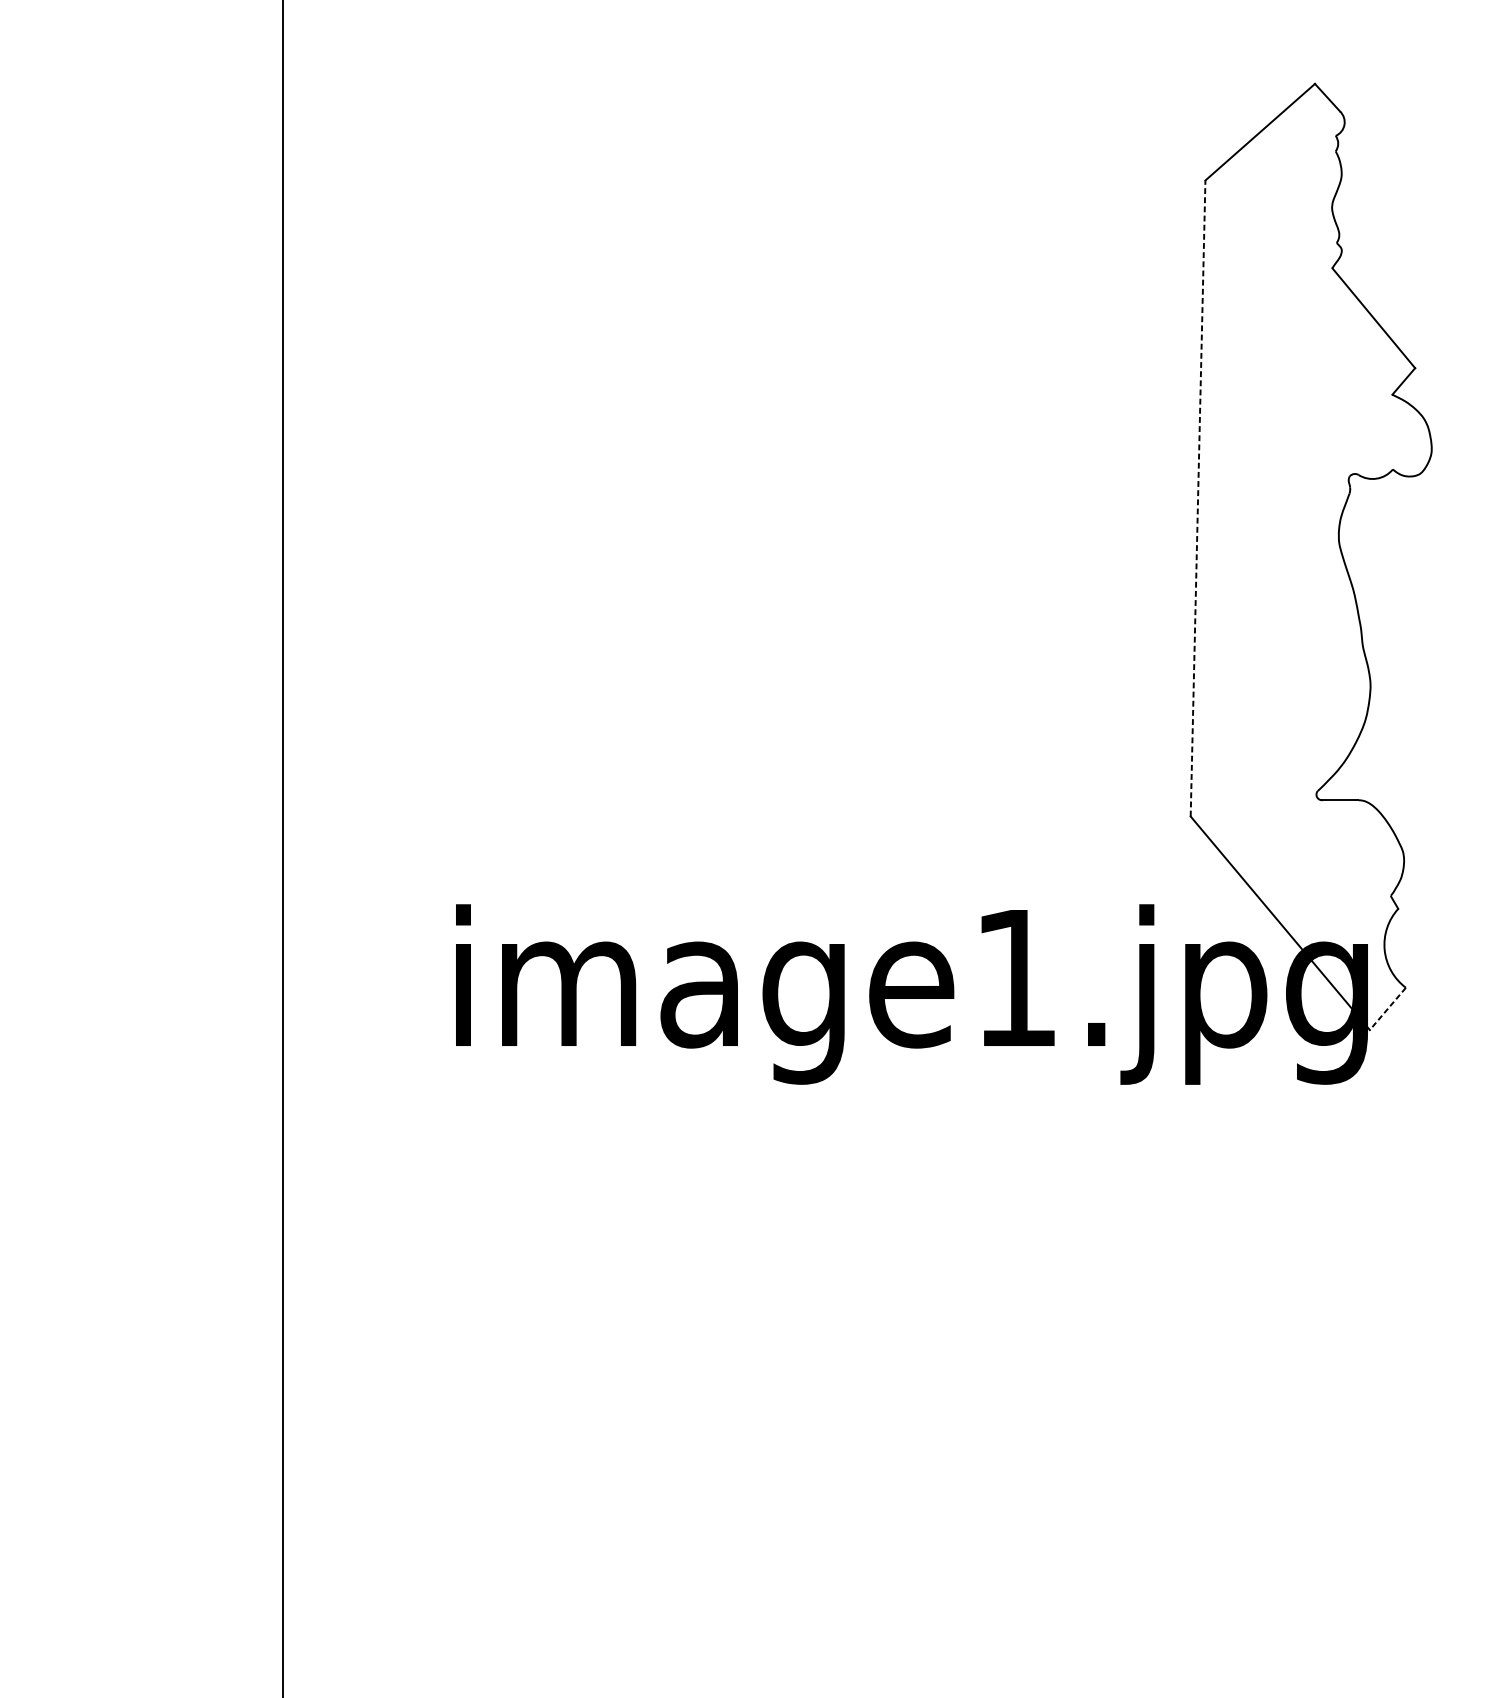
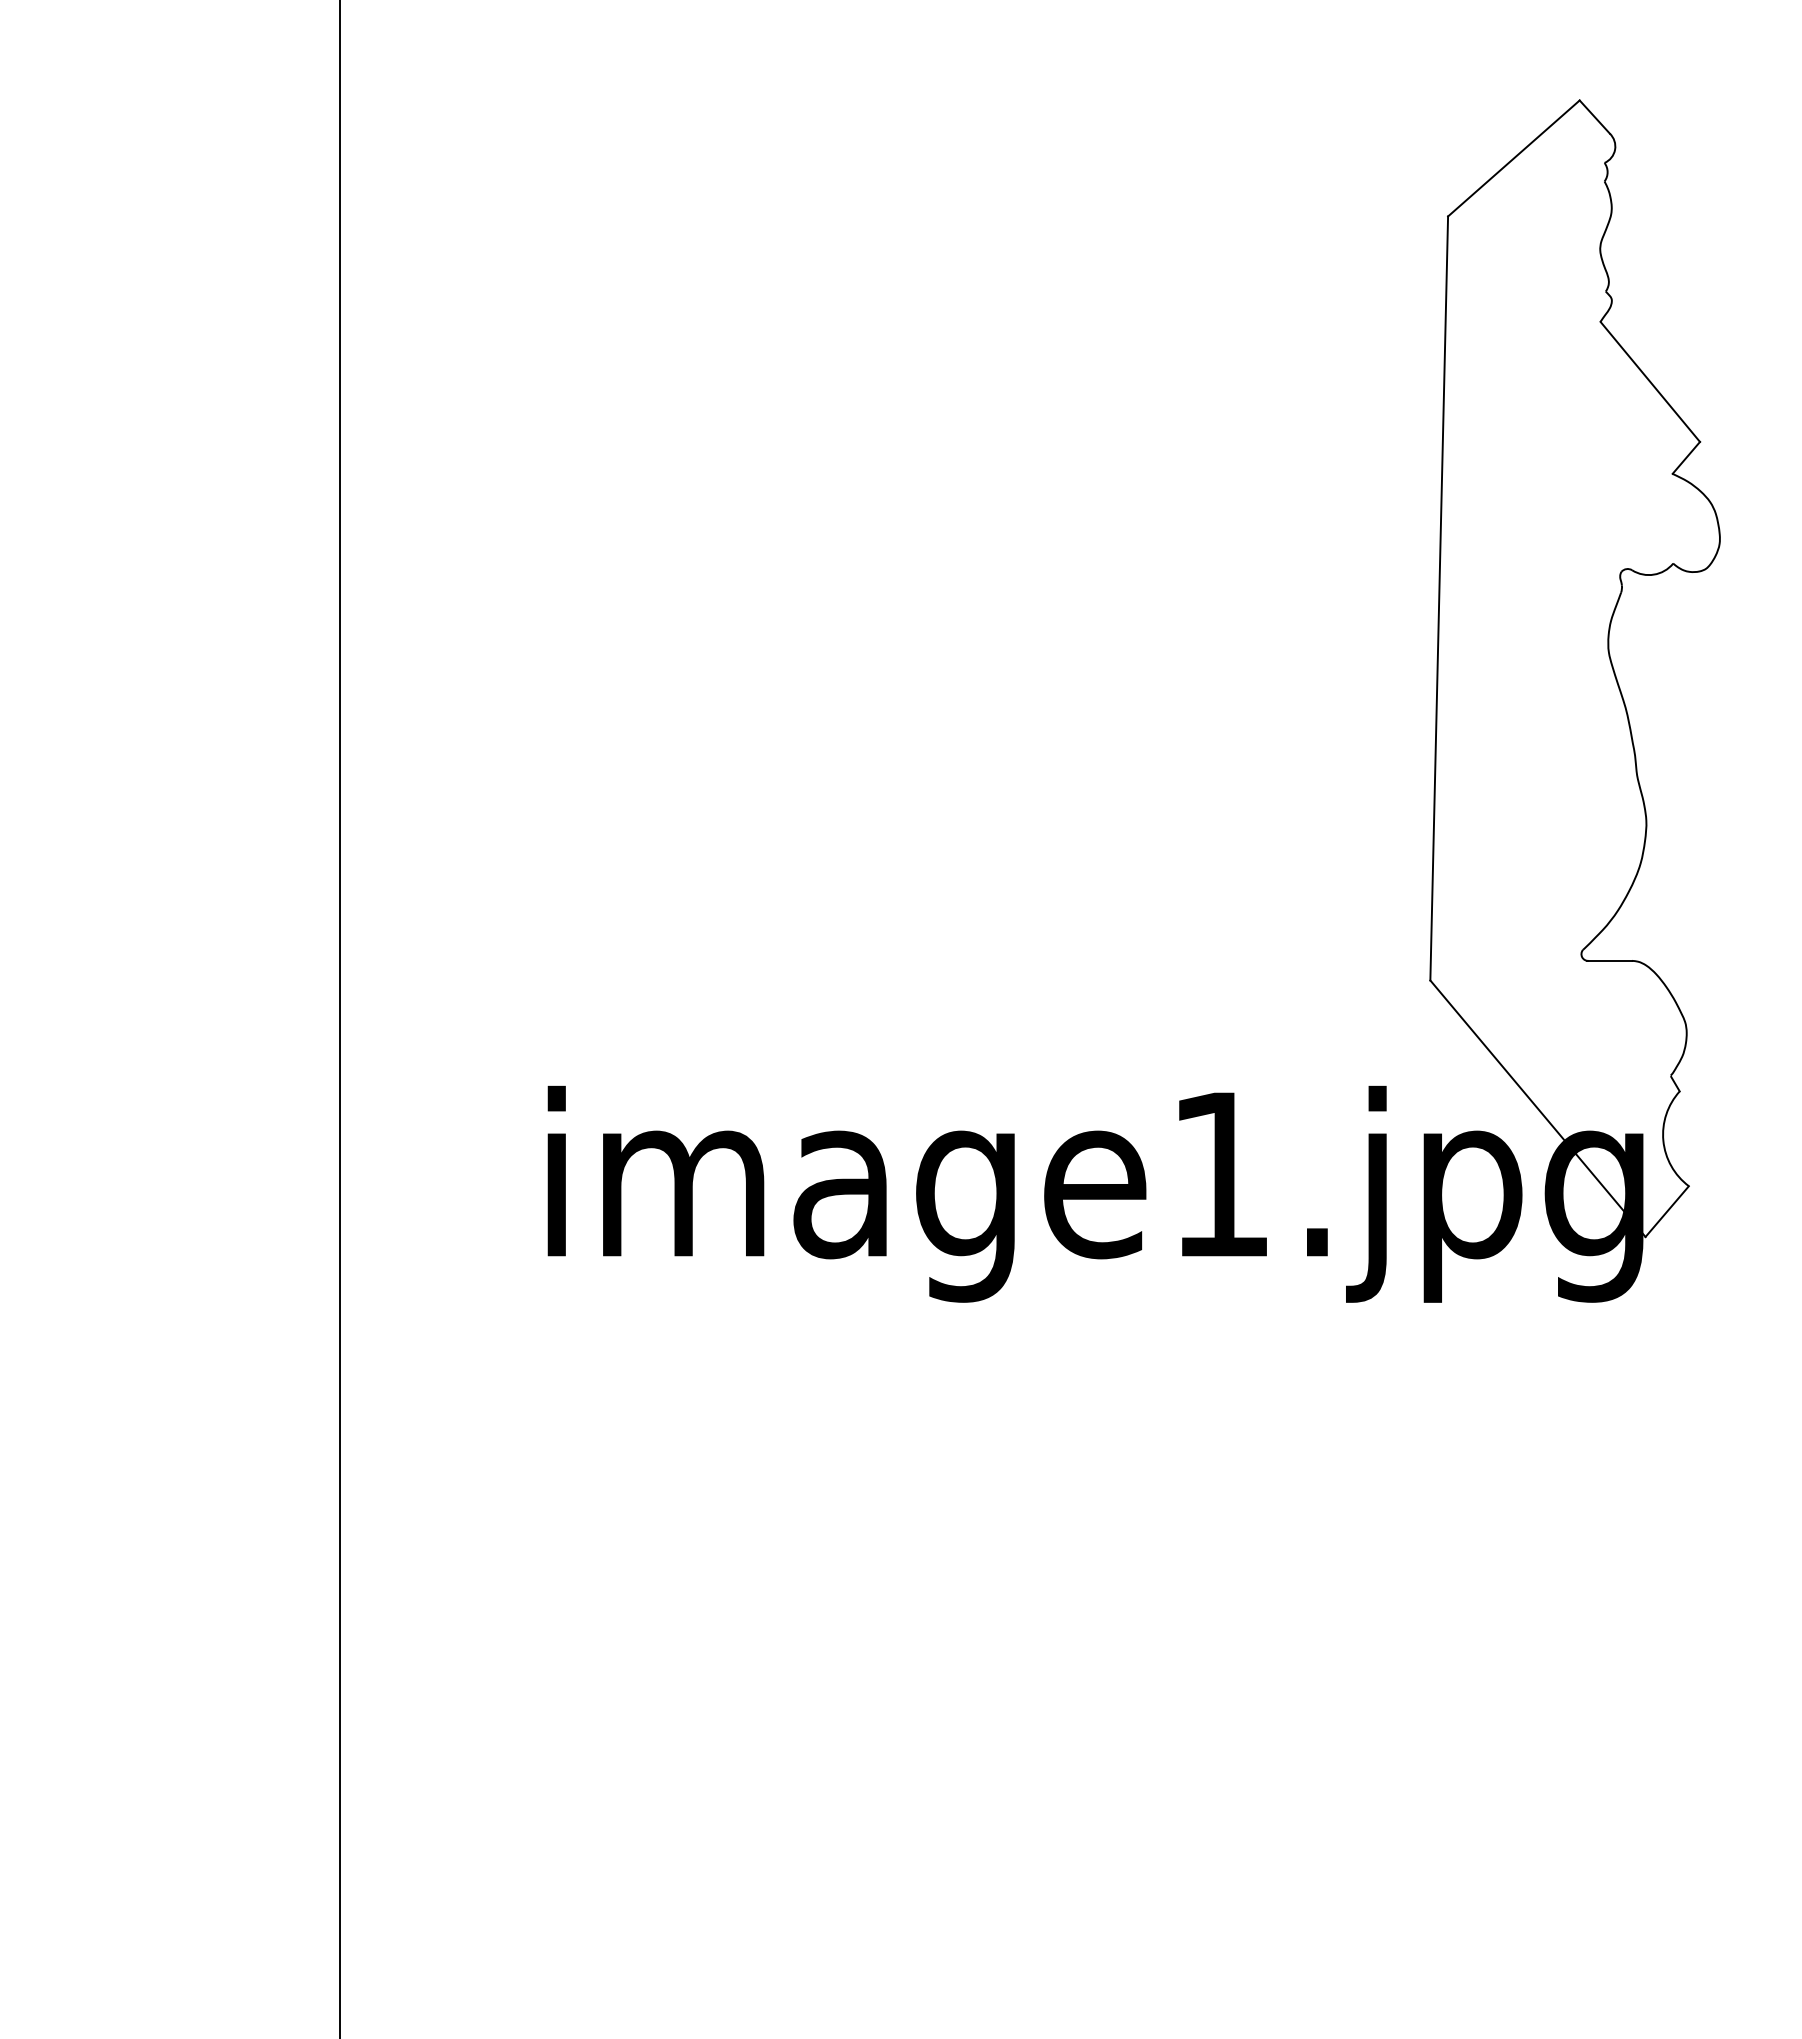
line: (1198, 497) -> (1439, 597), dashed -> solid
line: (1387, 1009) -> (1666, 1212), dashed -> solid

